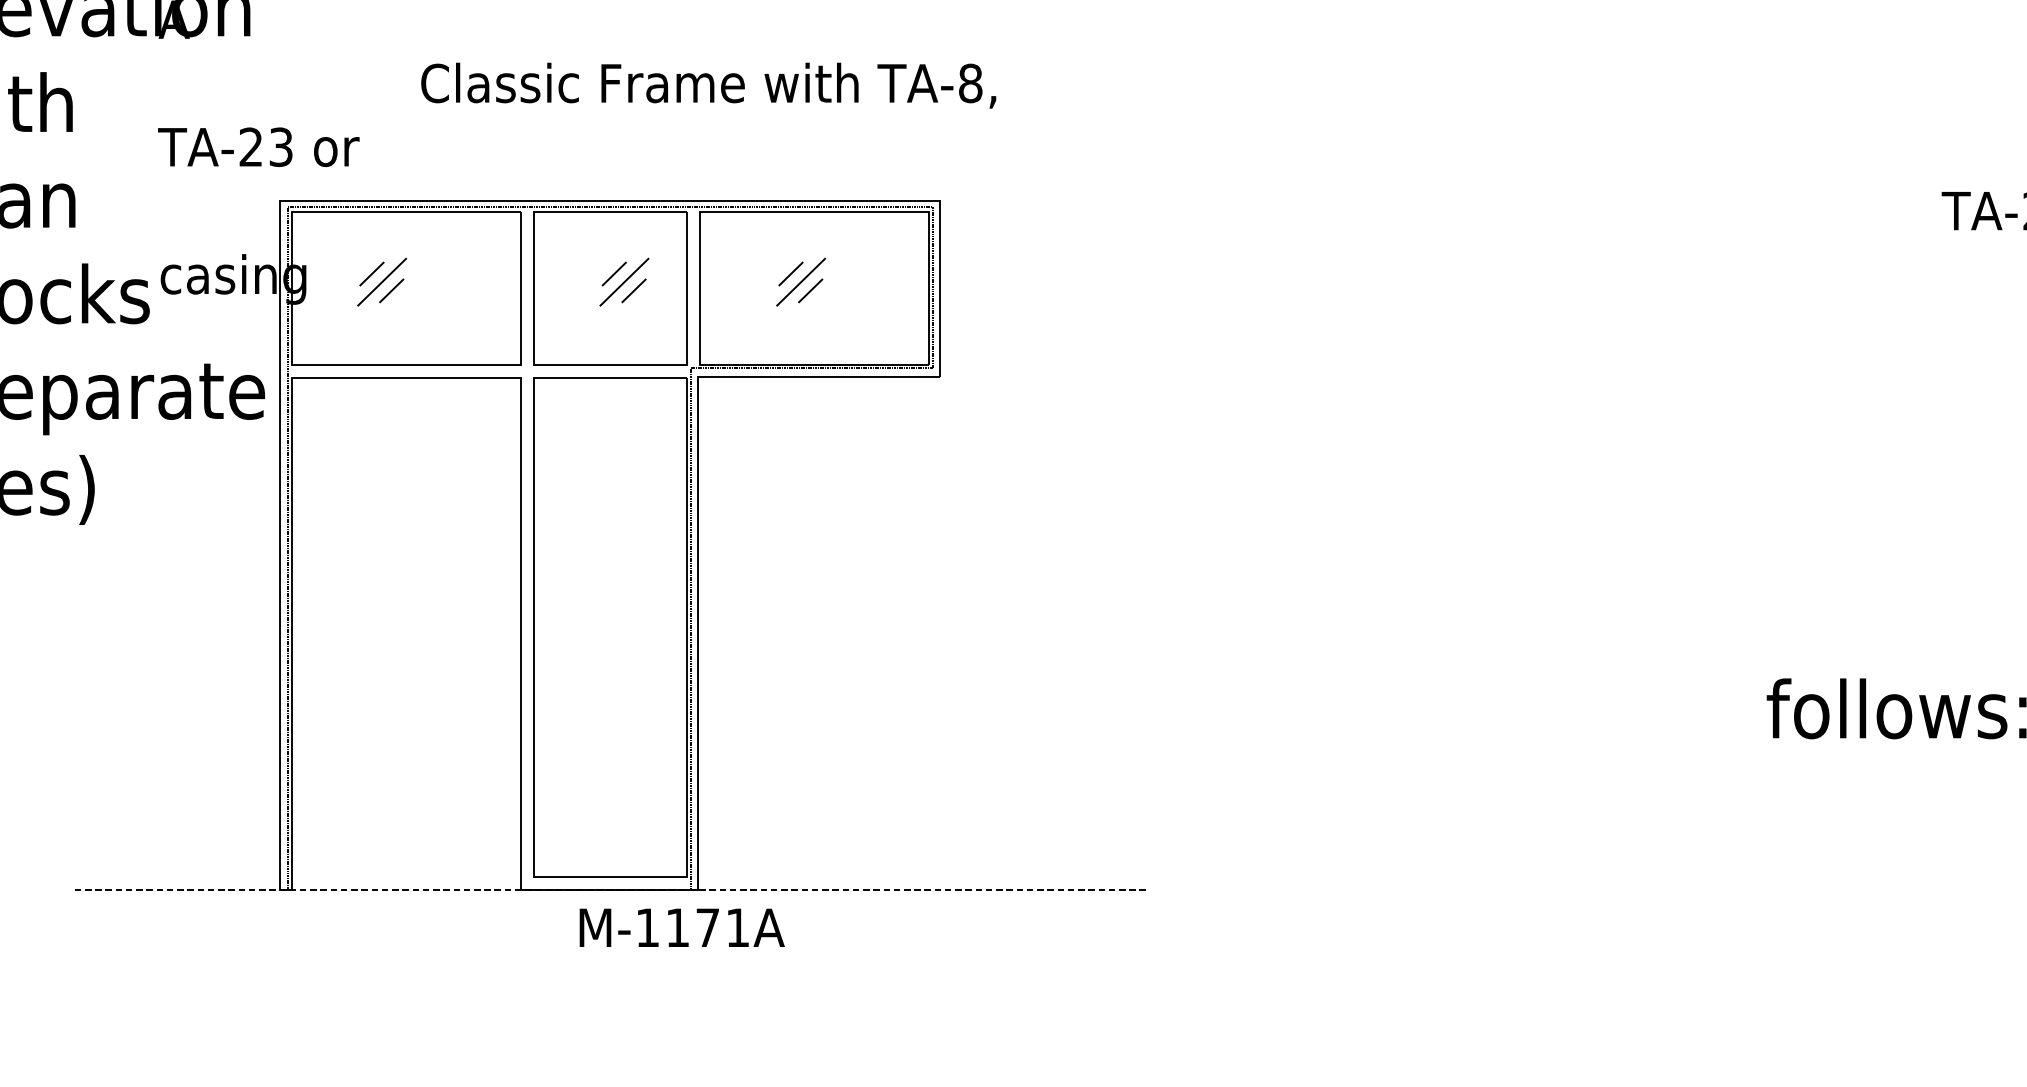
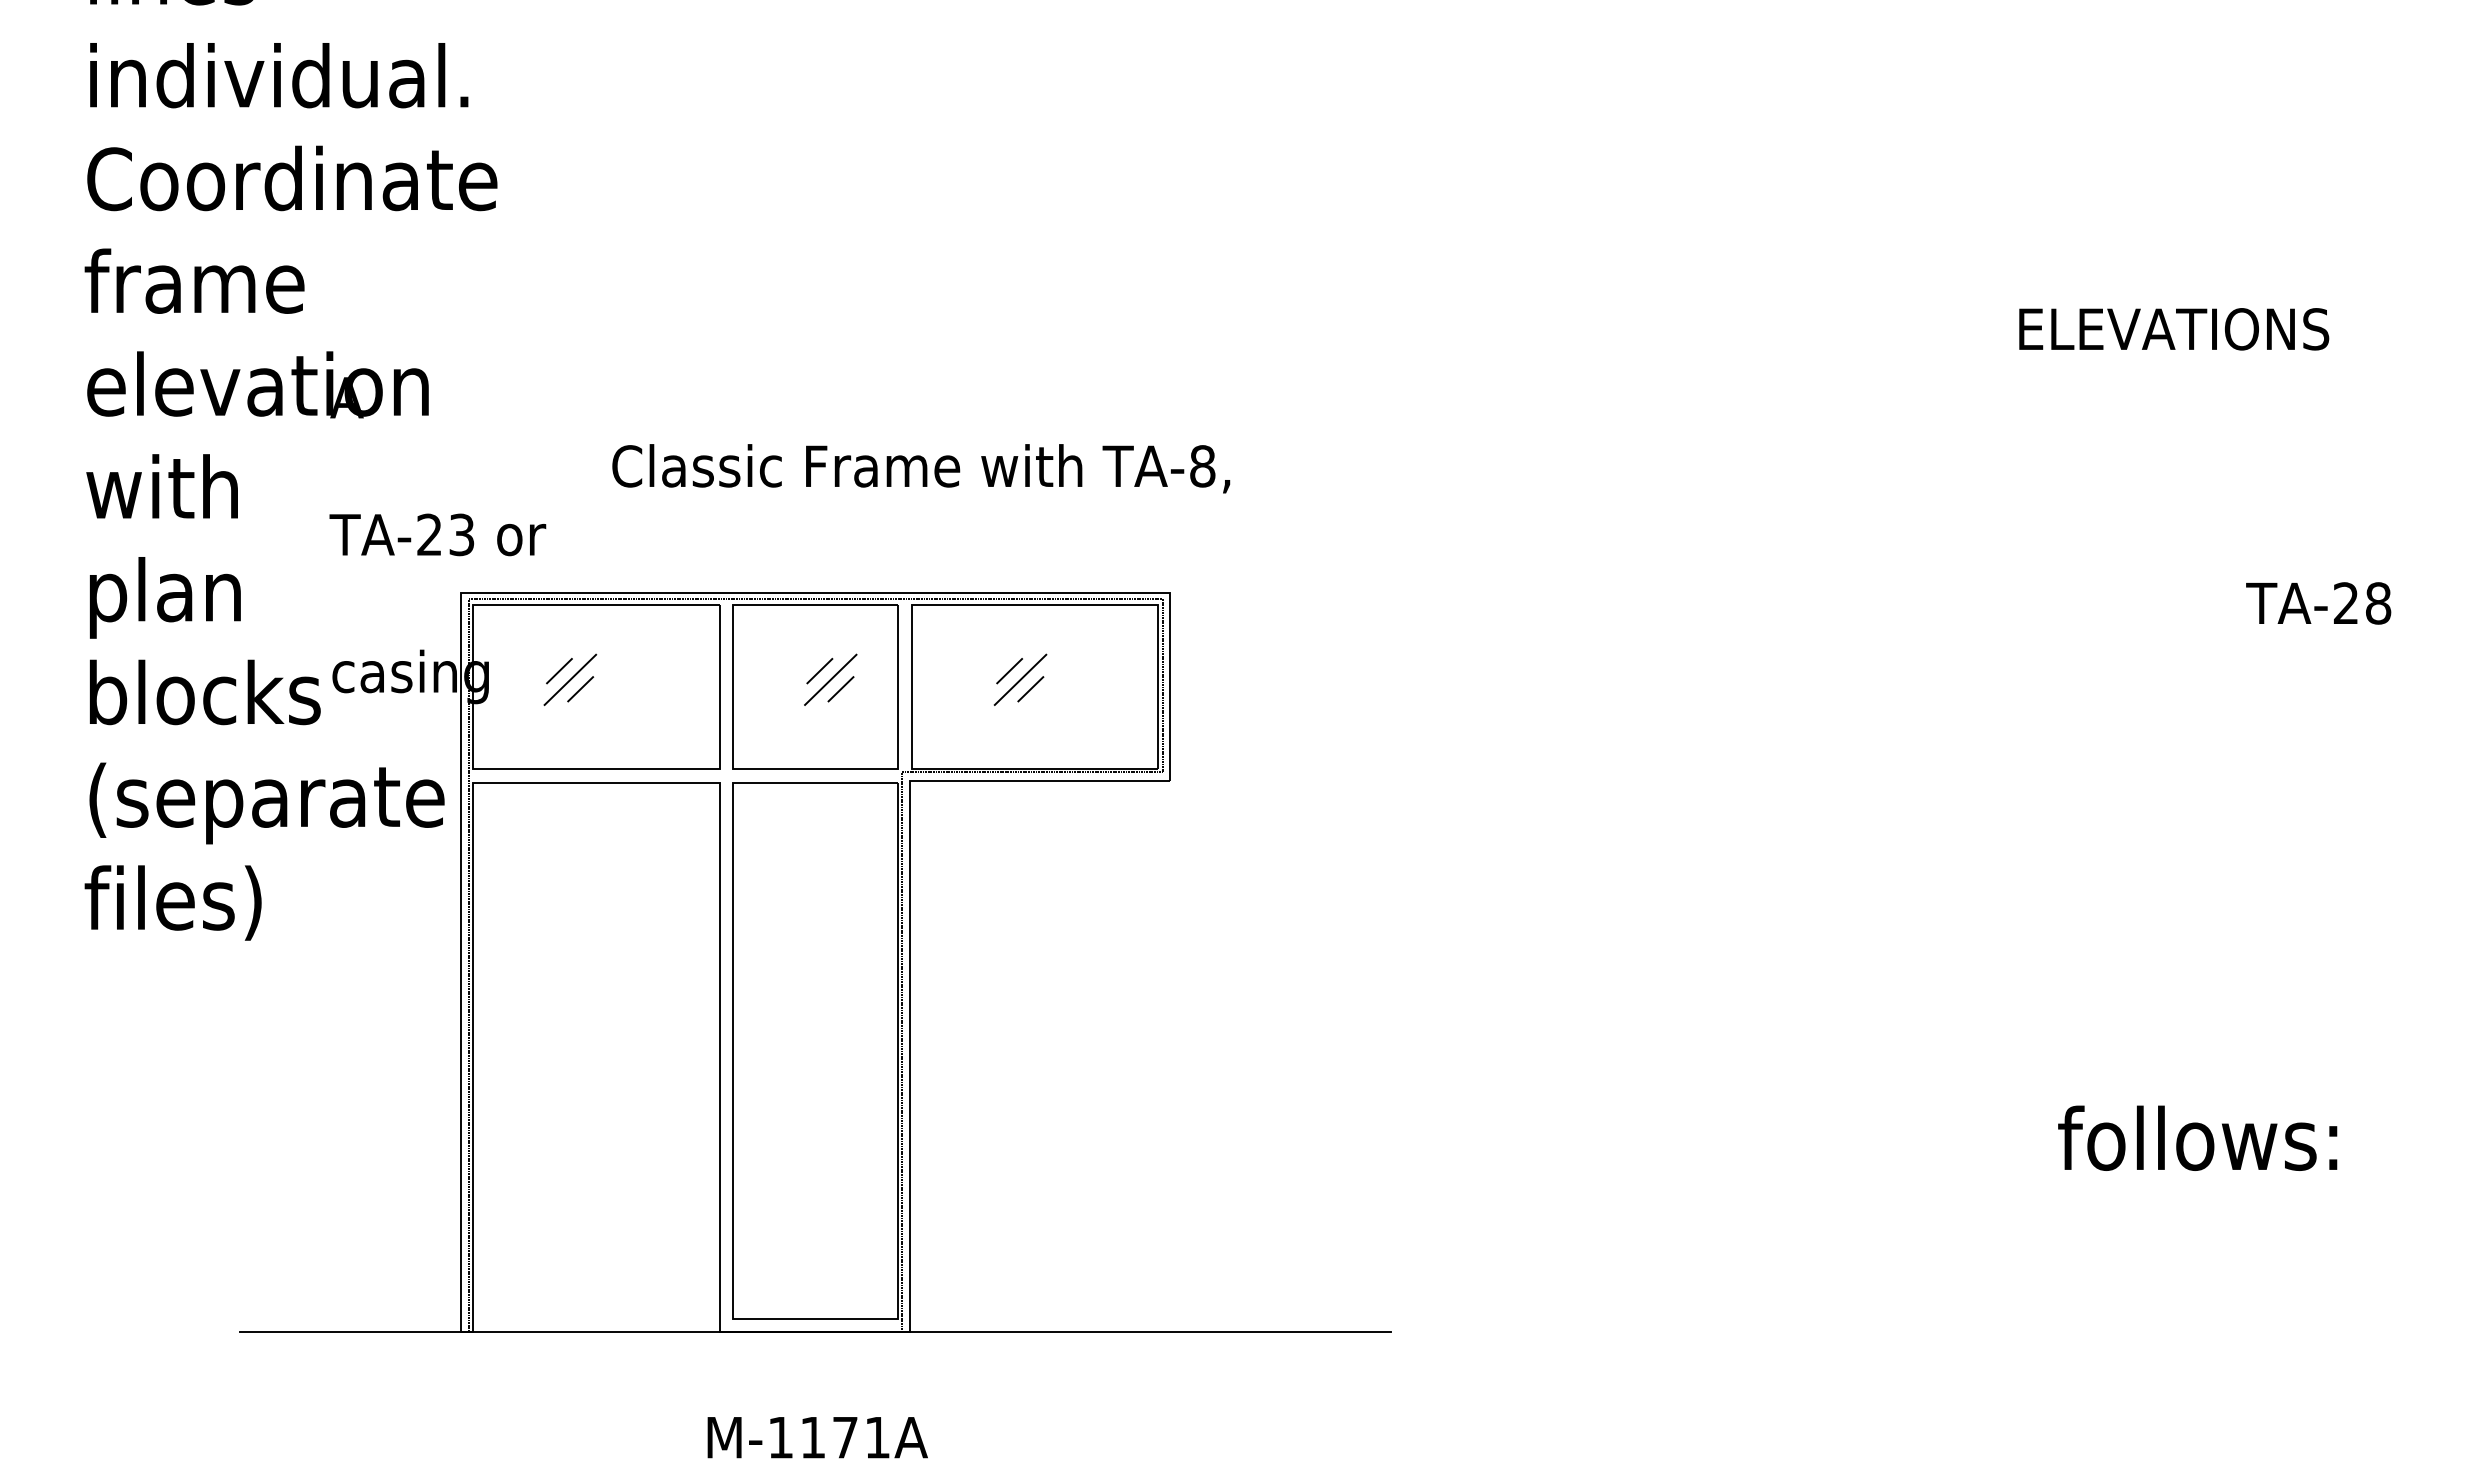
line: (610, 889) -> (815, 1332), dashed -> solid
text: (681, 927) -> (817, 1437), moved

